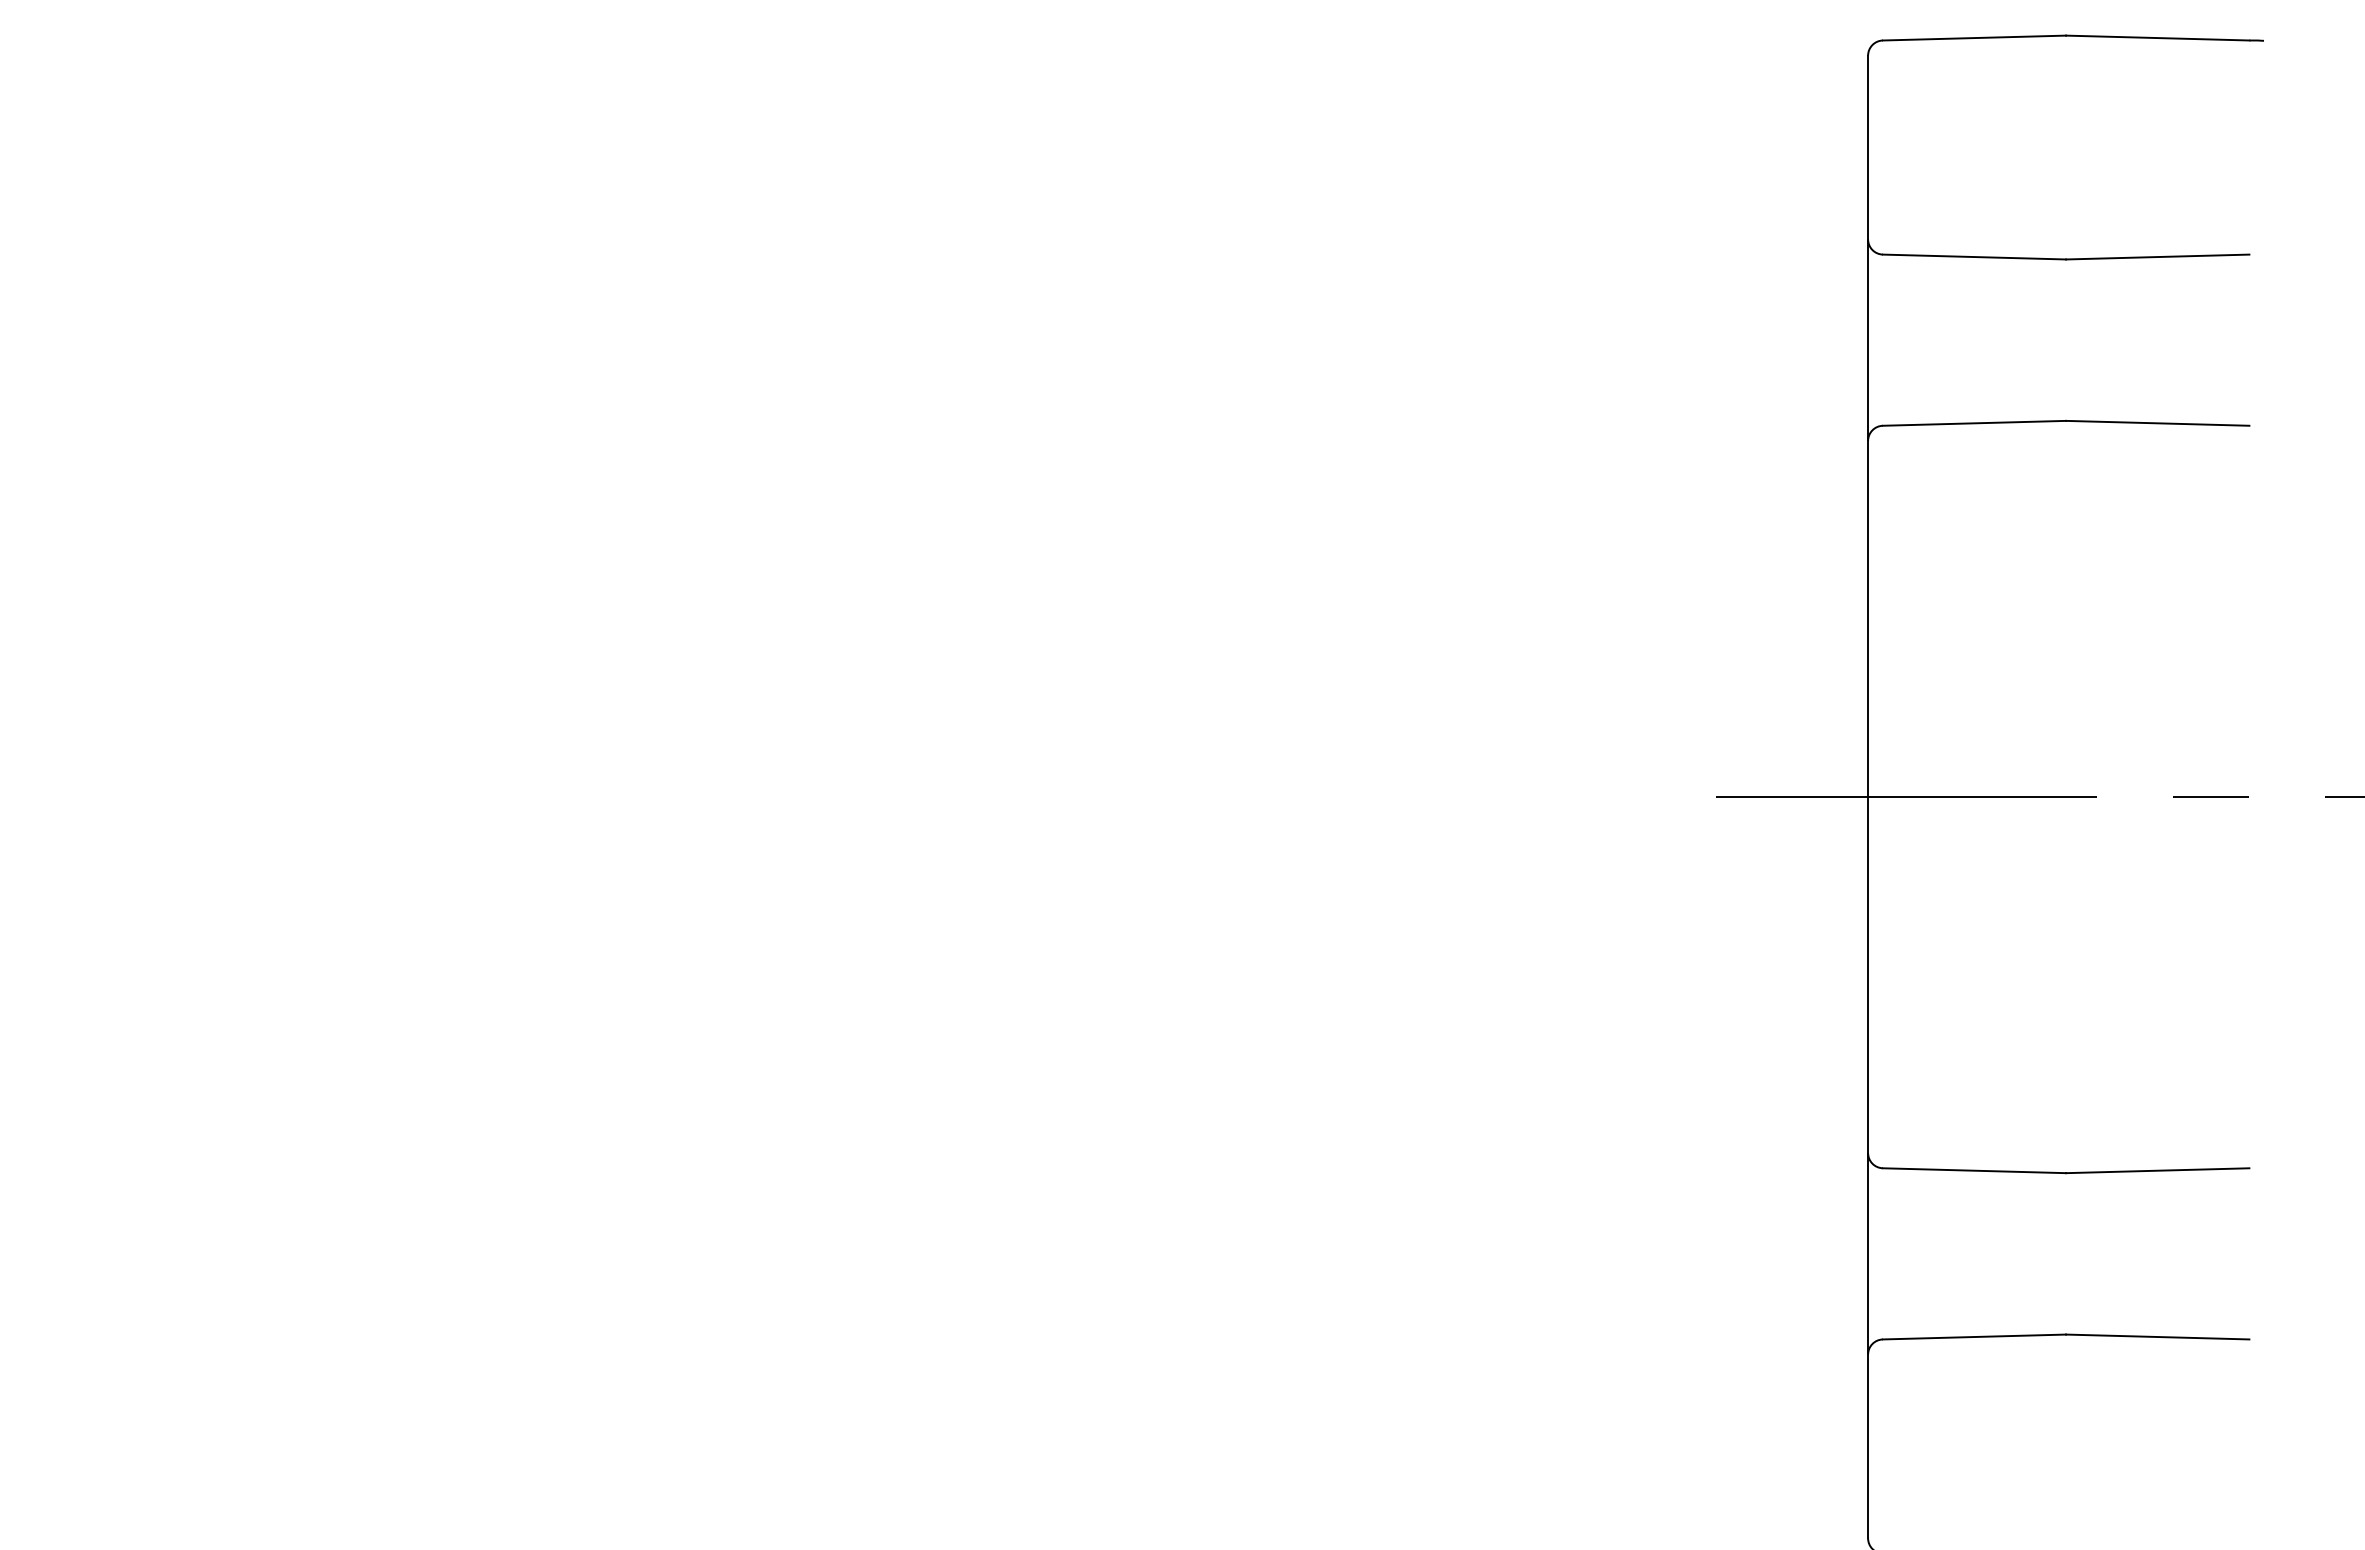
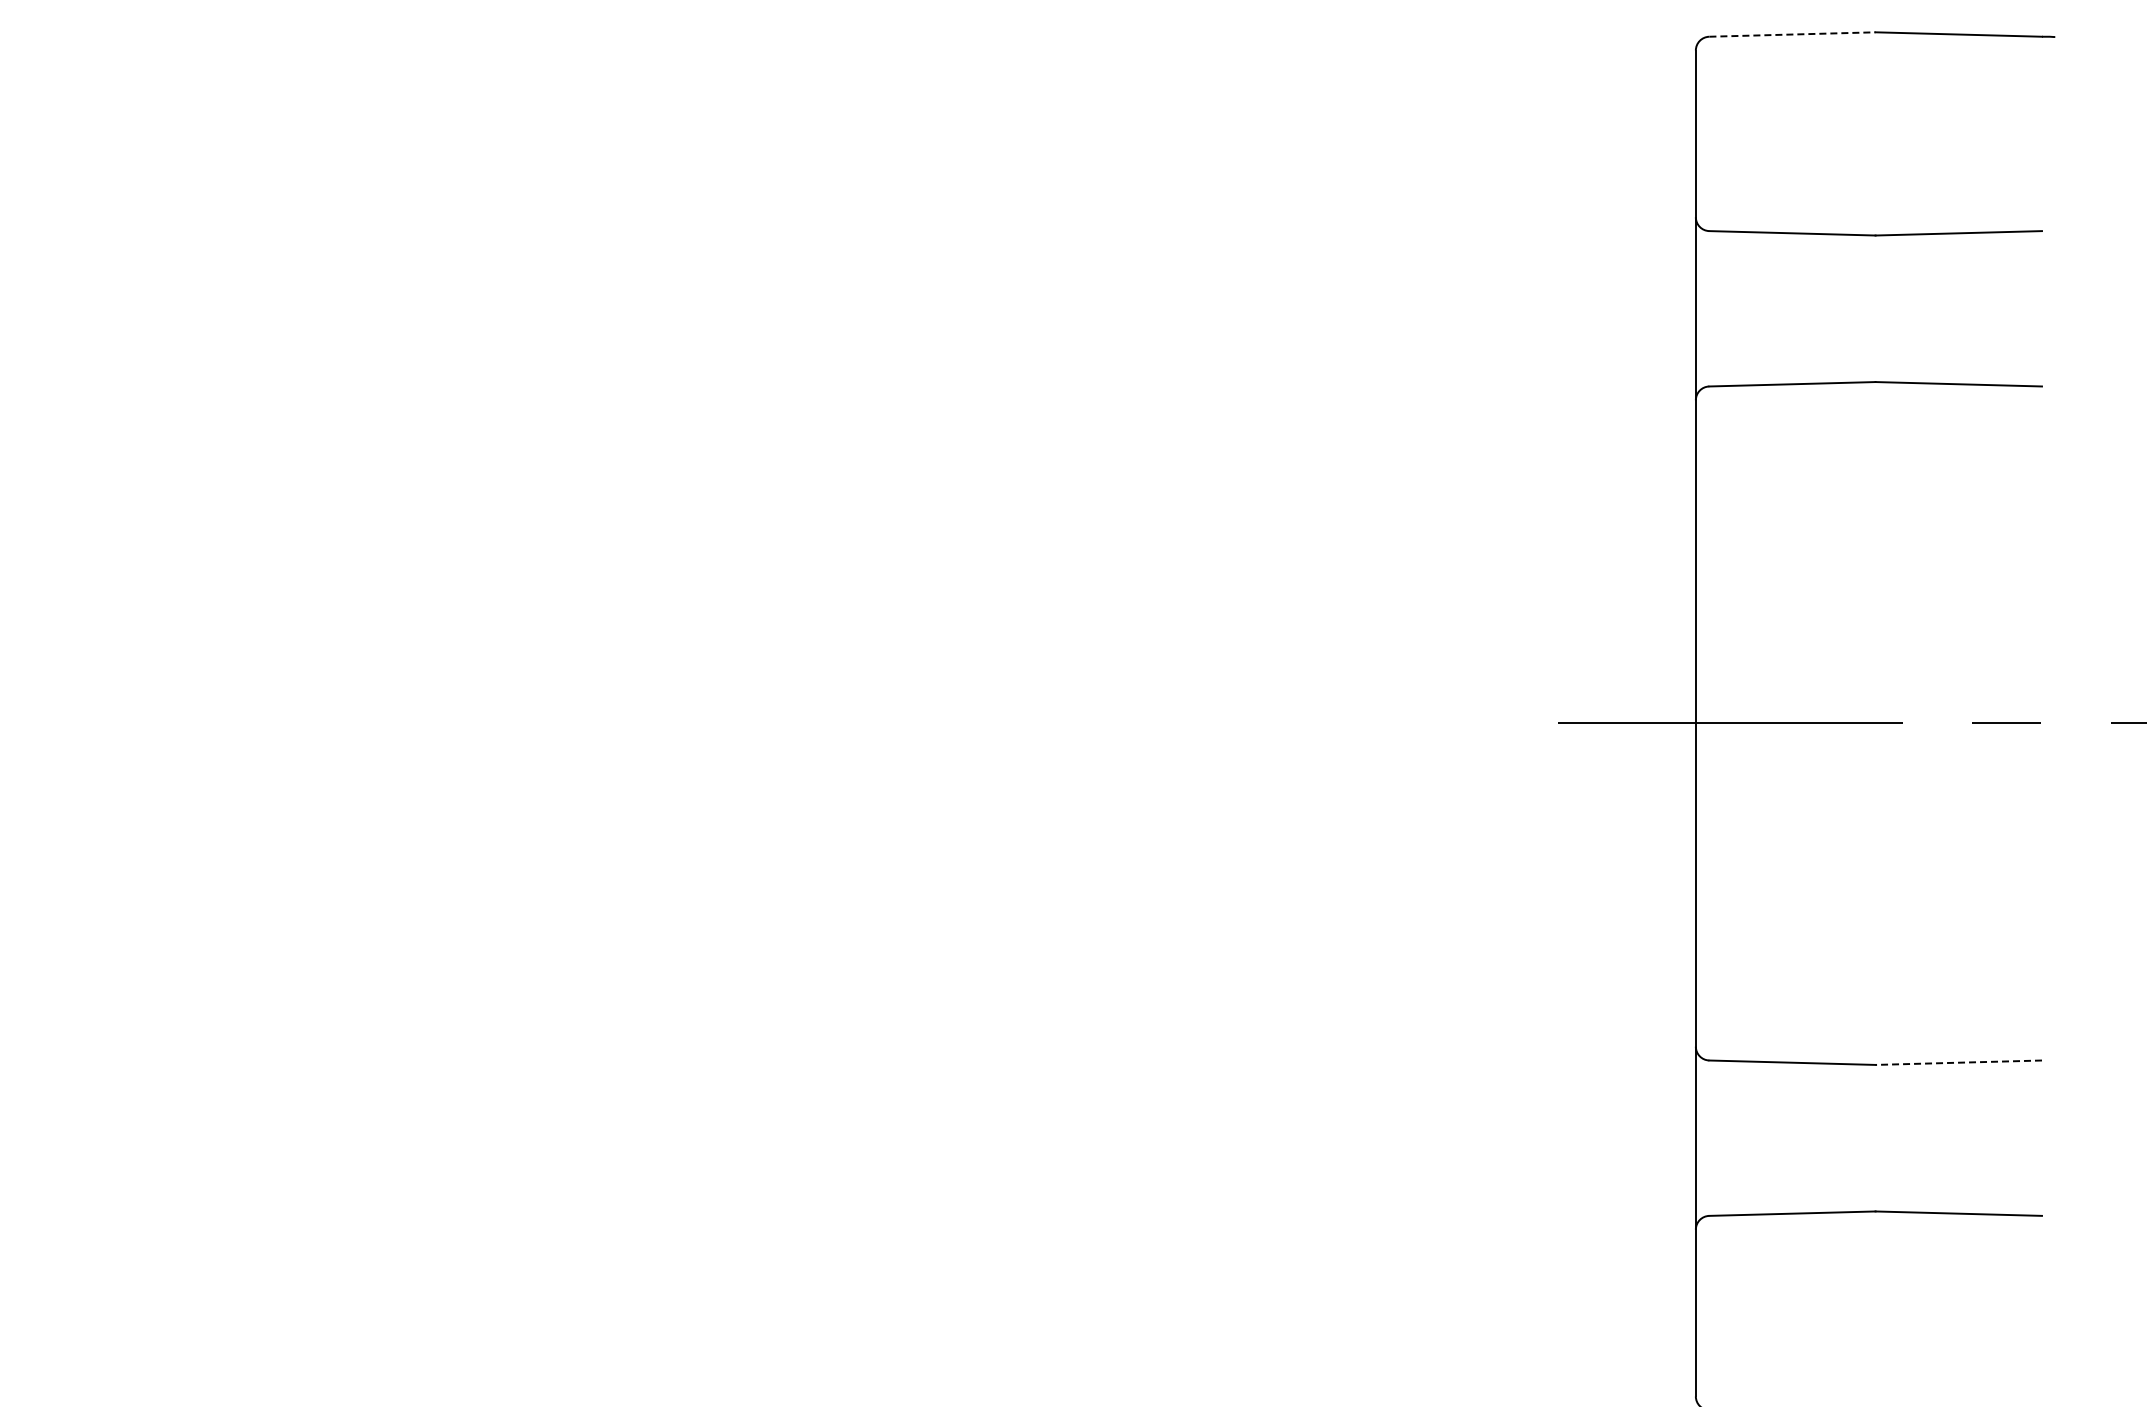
line: (1974, 38) -> (1792, 34), solid -> dashed
line: (2157, 1170) -> (1958, 1062), solid -> dashed

